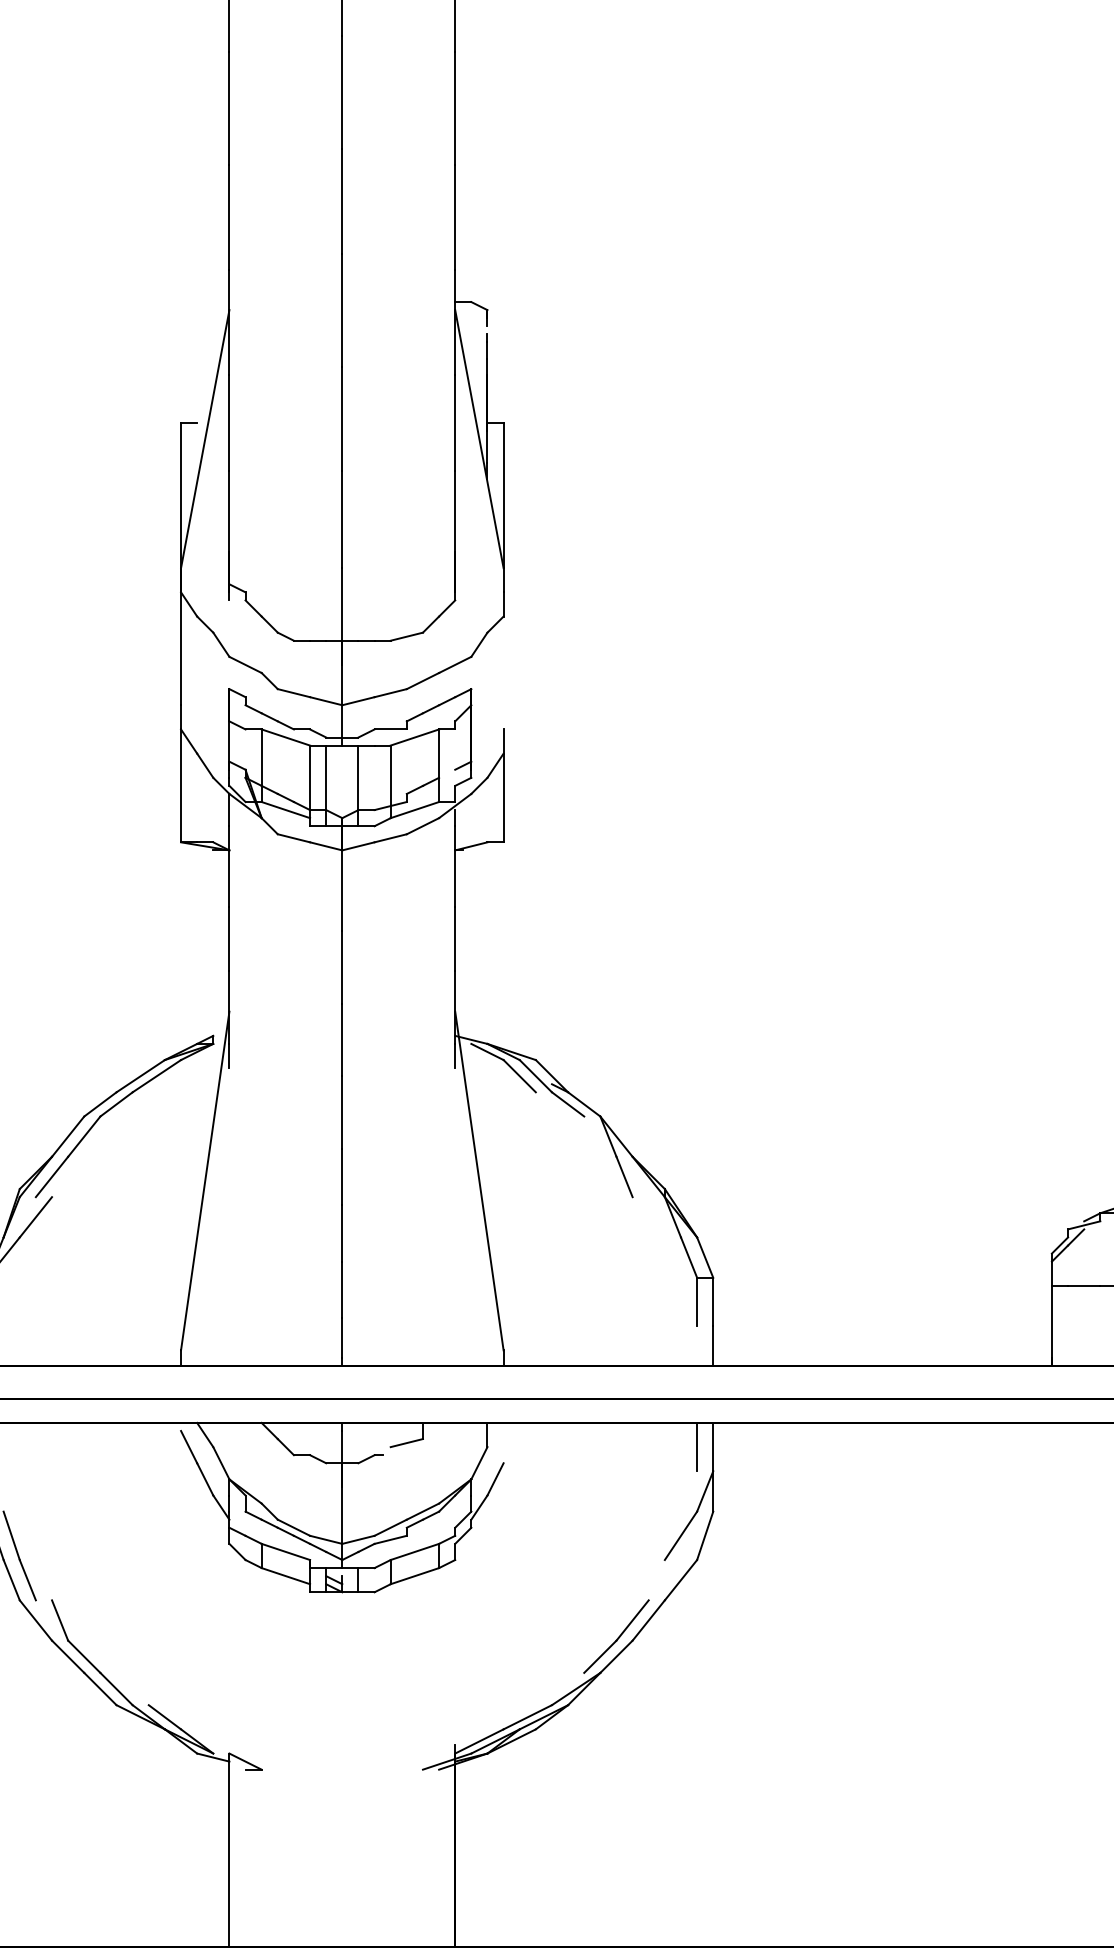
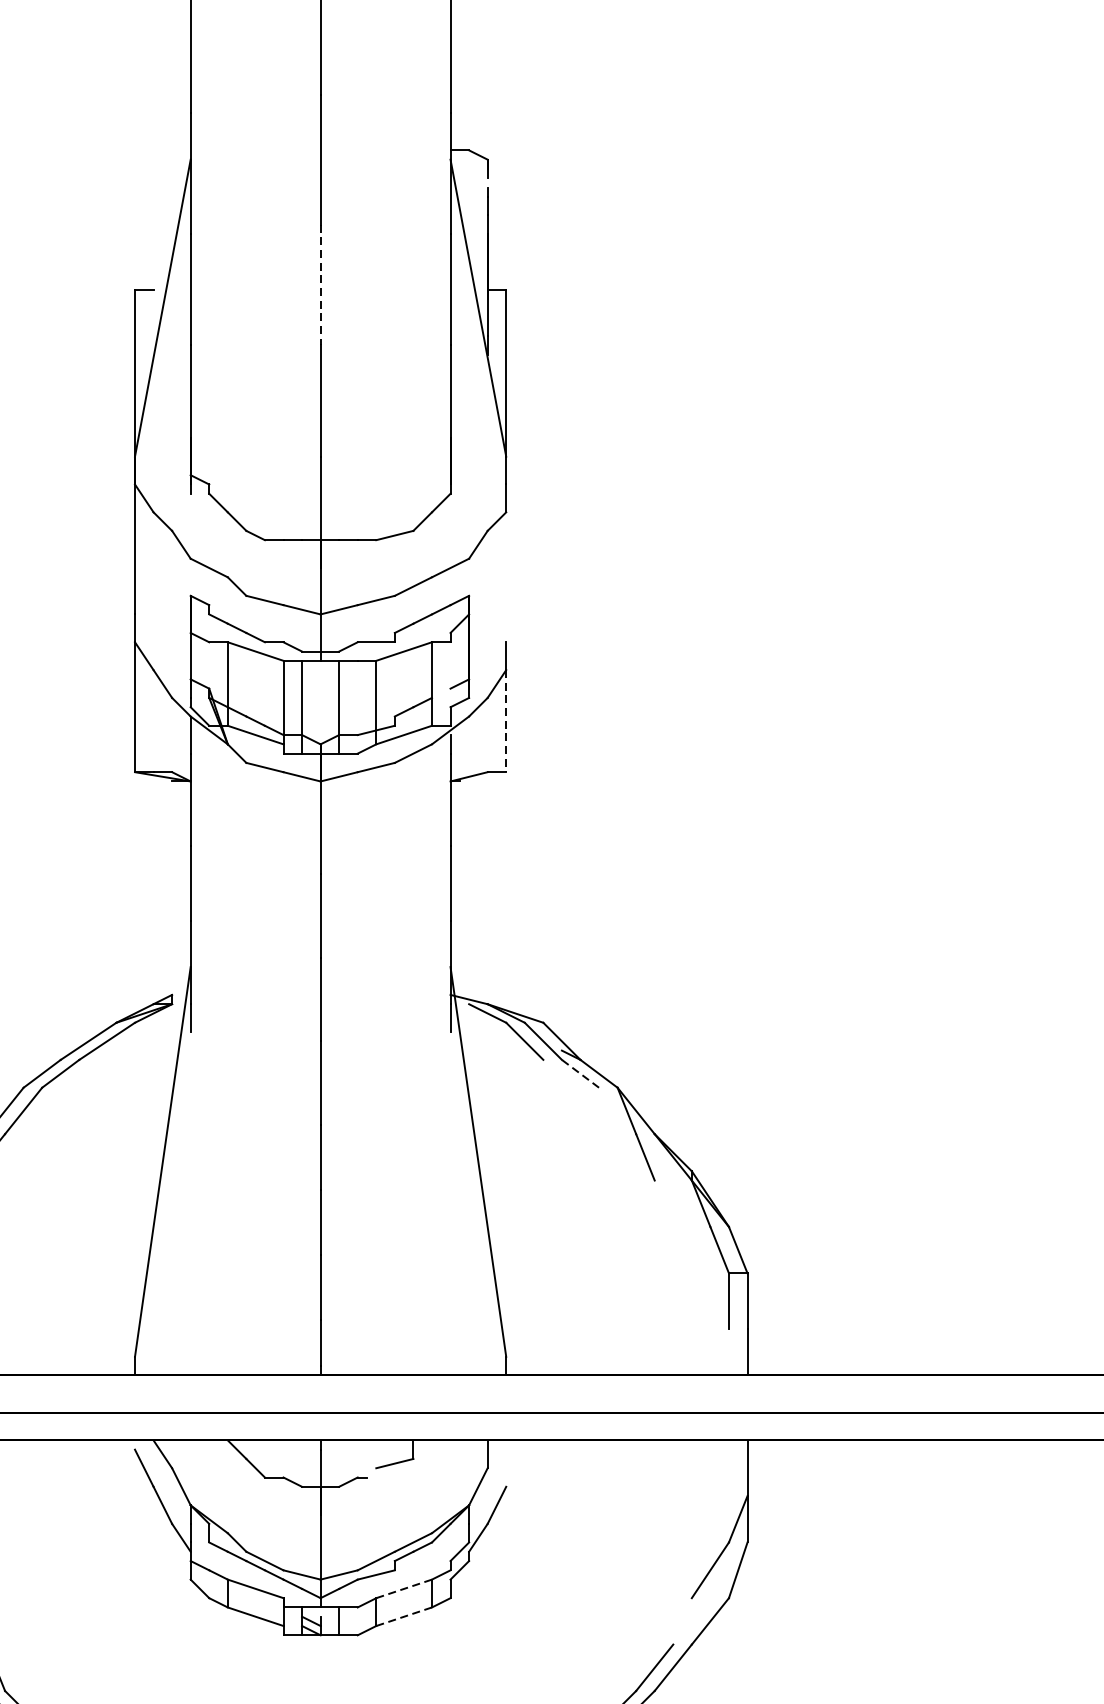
line: (342, 419) -> (320, 285), solid -> dashed
line: (503, 798) -> (506, 721), solid -> dashed
line: (567, 1104) -> (579, 1073), solid -> dashed
line: (697, 1446) -> (729, 1467), removed
line: (414, 1551) -> (403, 1588), solid -> dashed
line: (414, 1576) -> (403, 1617), solid -> dashed

